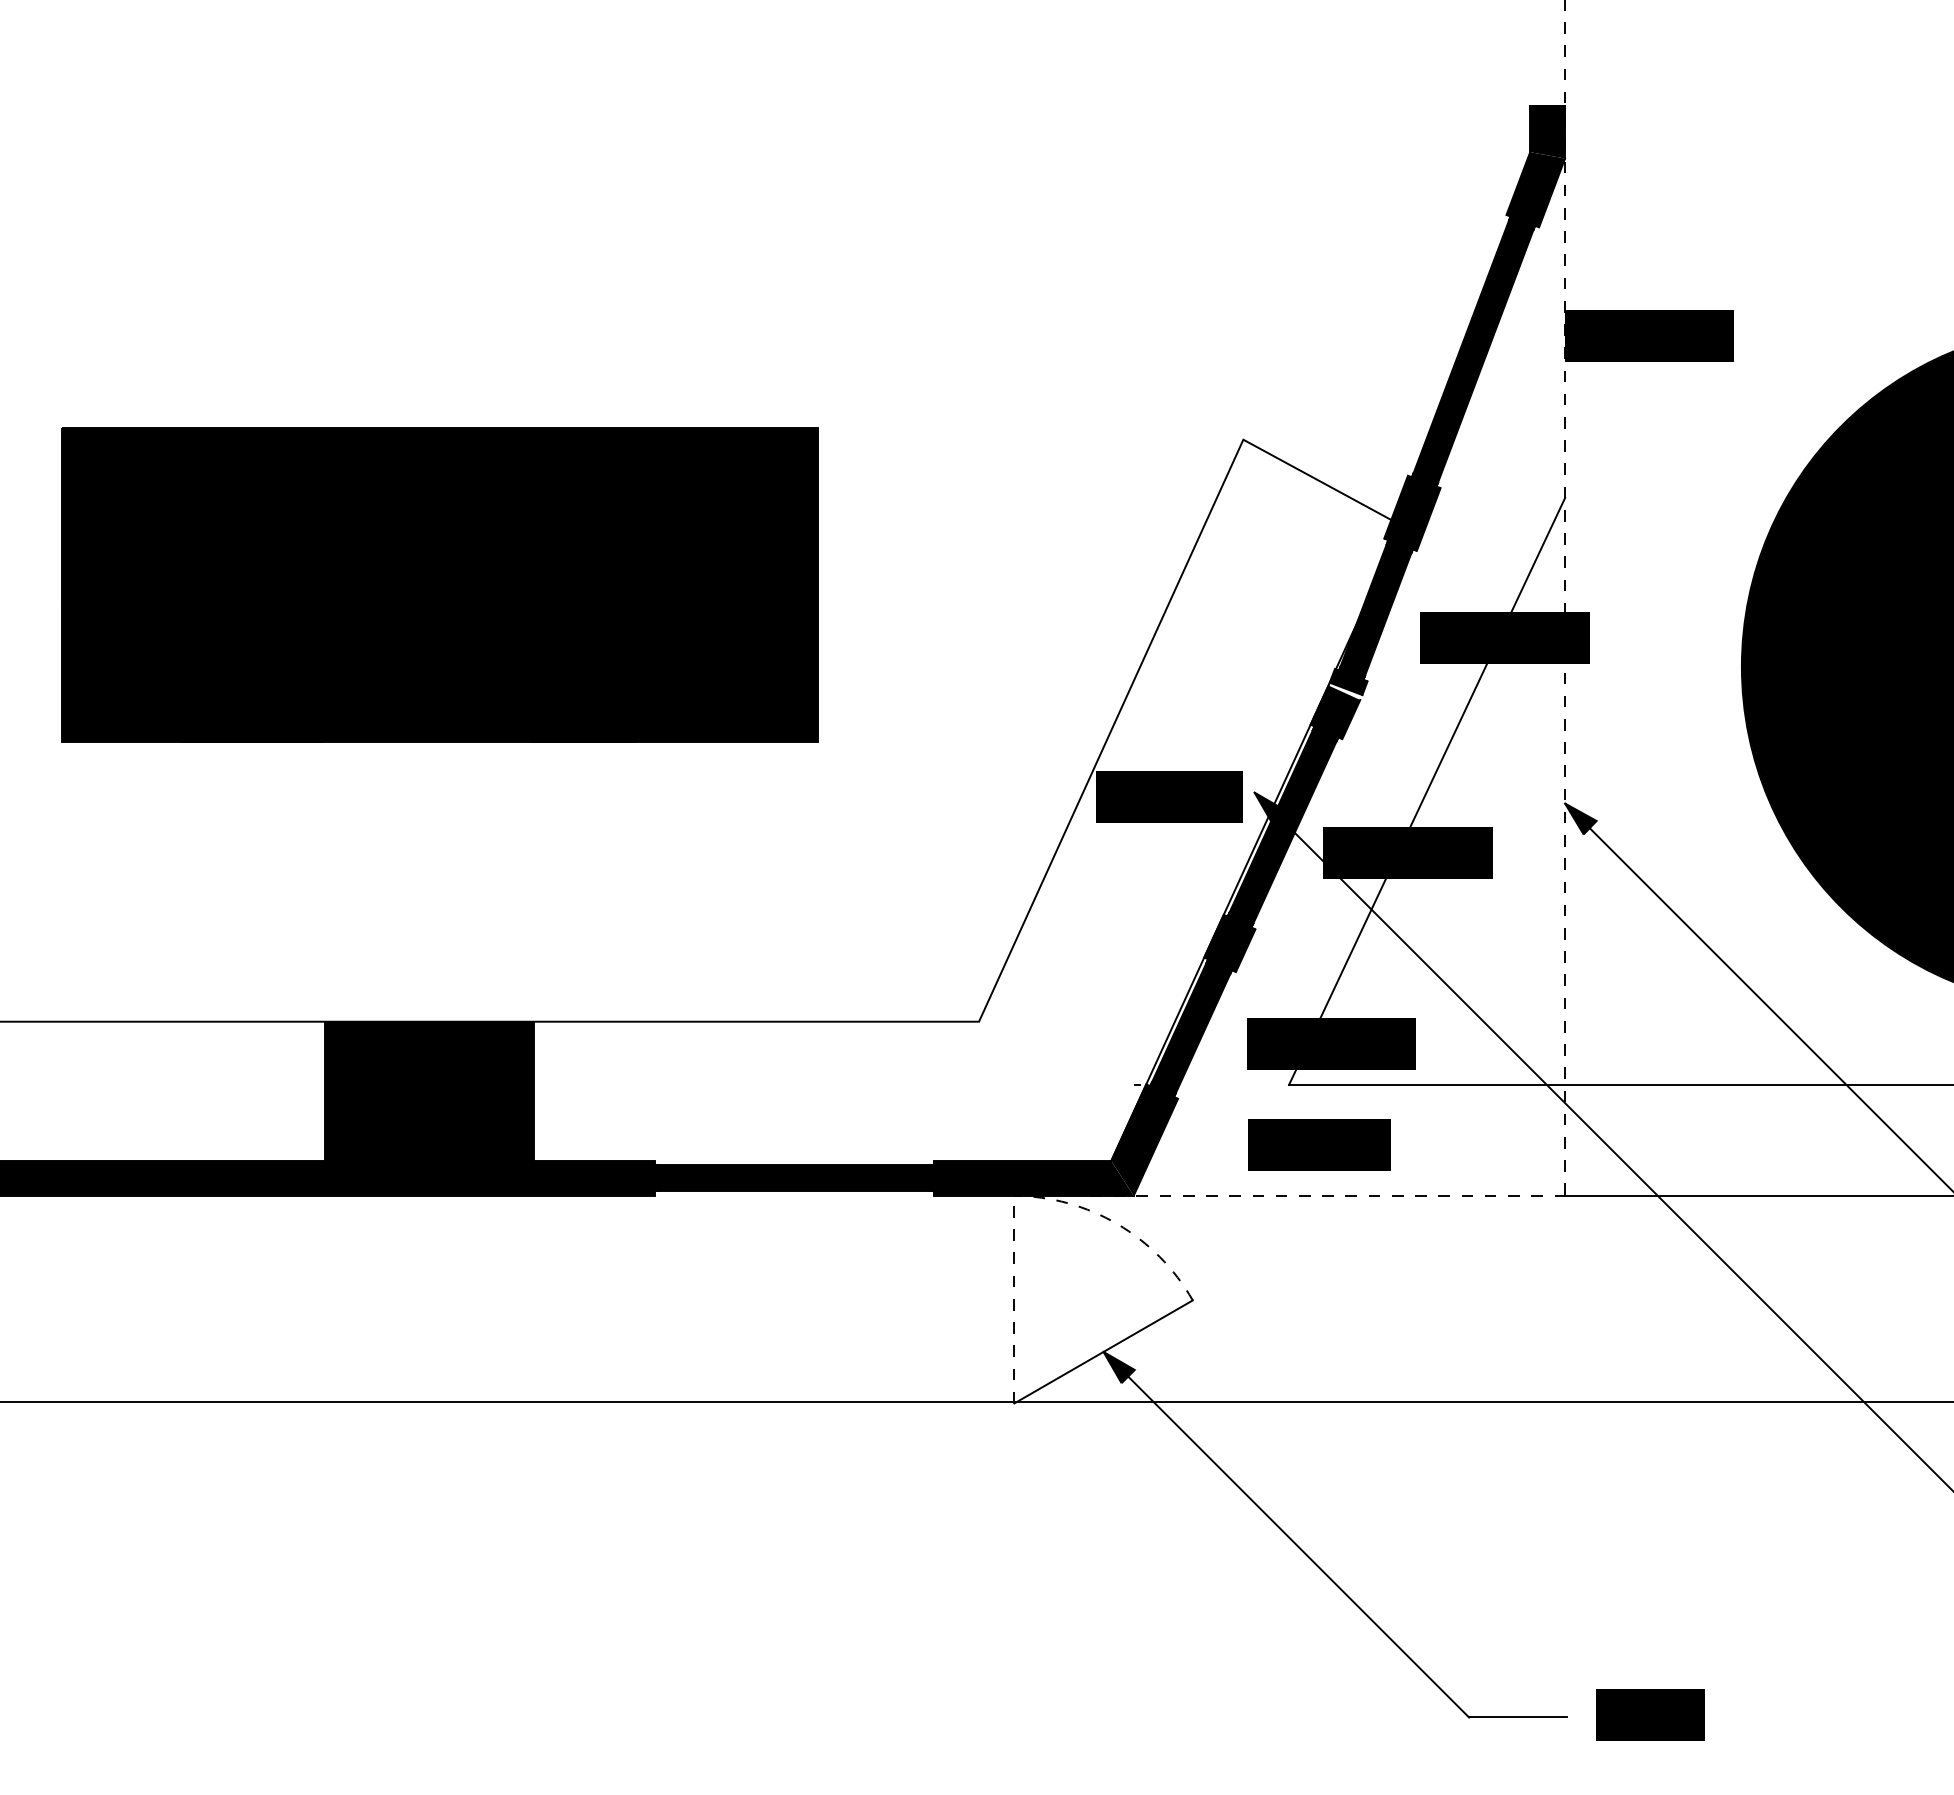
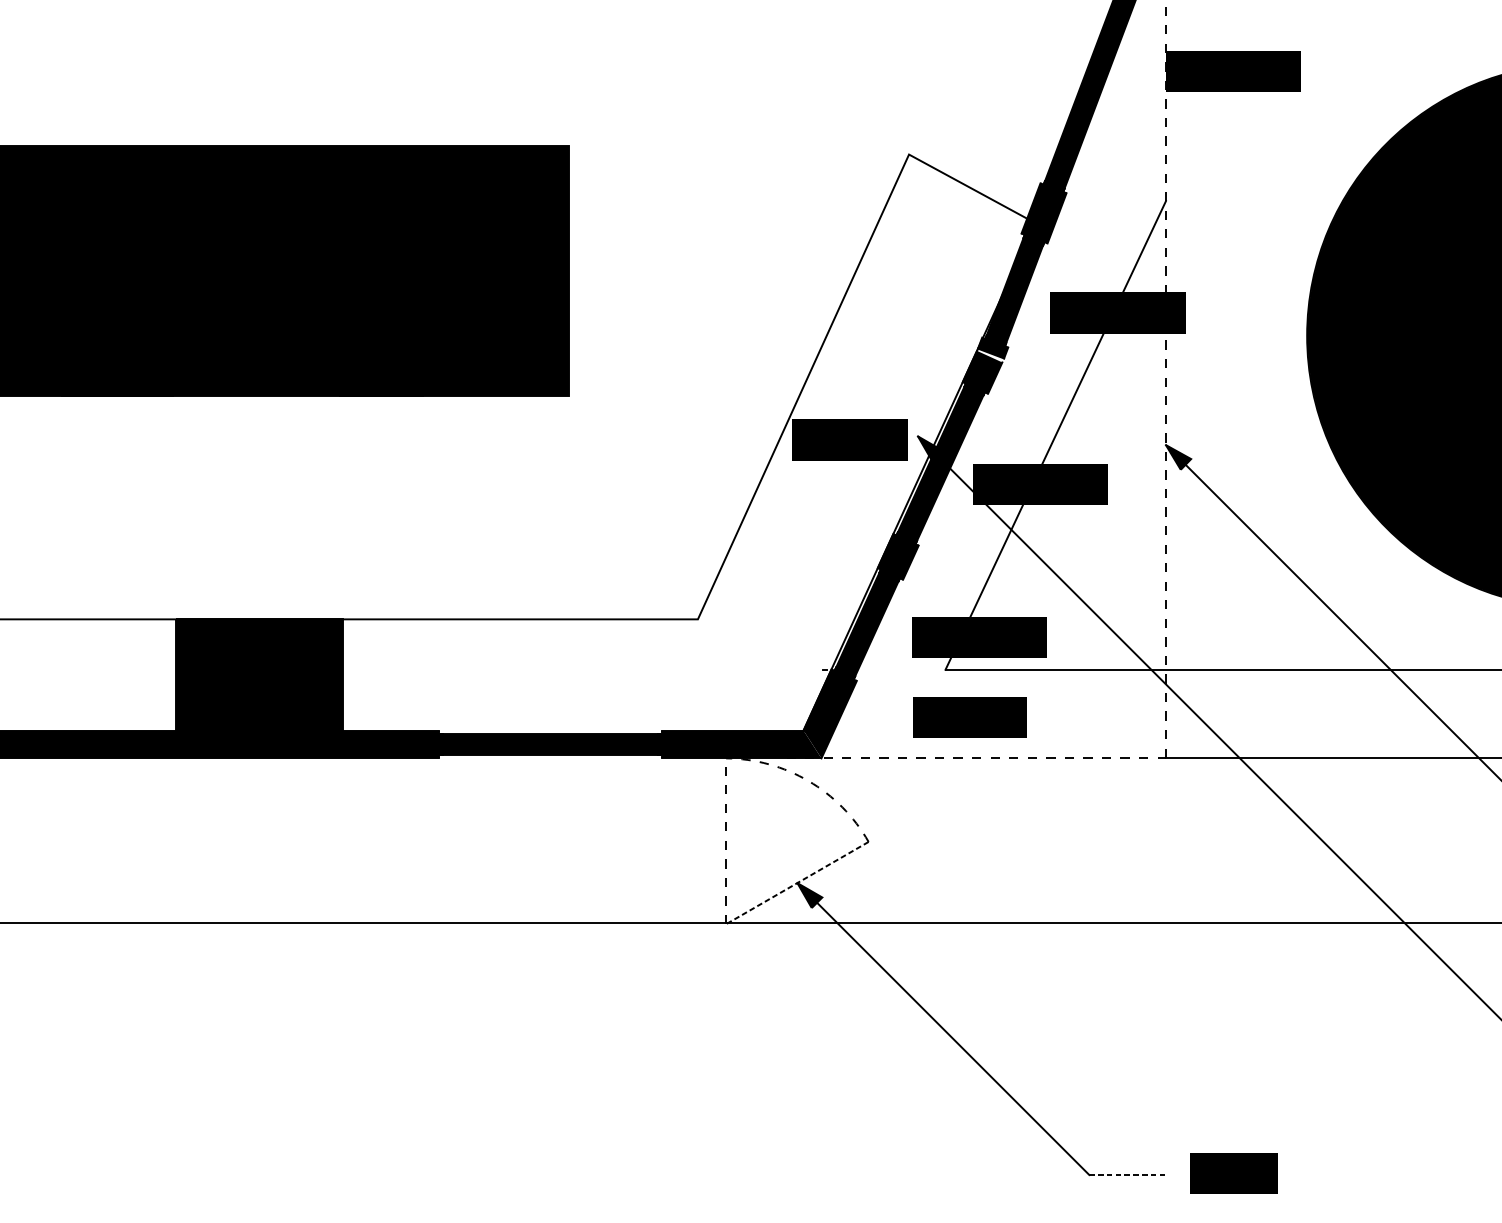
line: (1103, 1352) -> (797, 883), solid -> dashed
line: (1517, 1717) -> (1127, 1175), solid -> dashed

